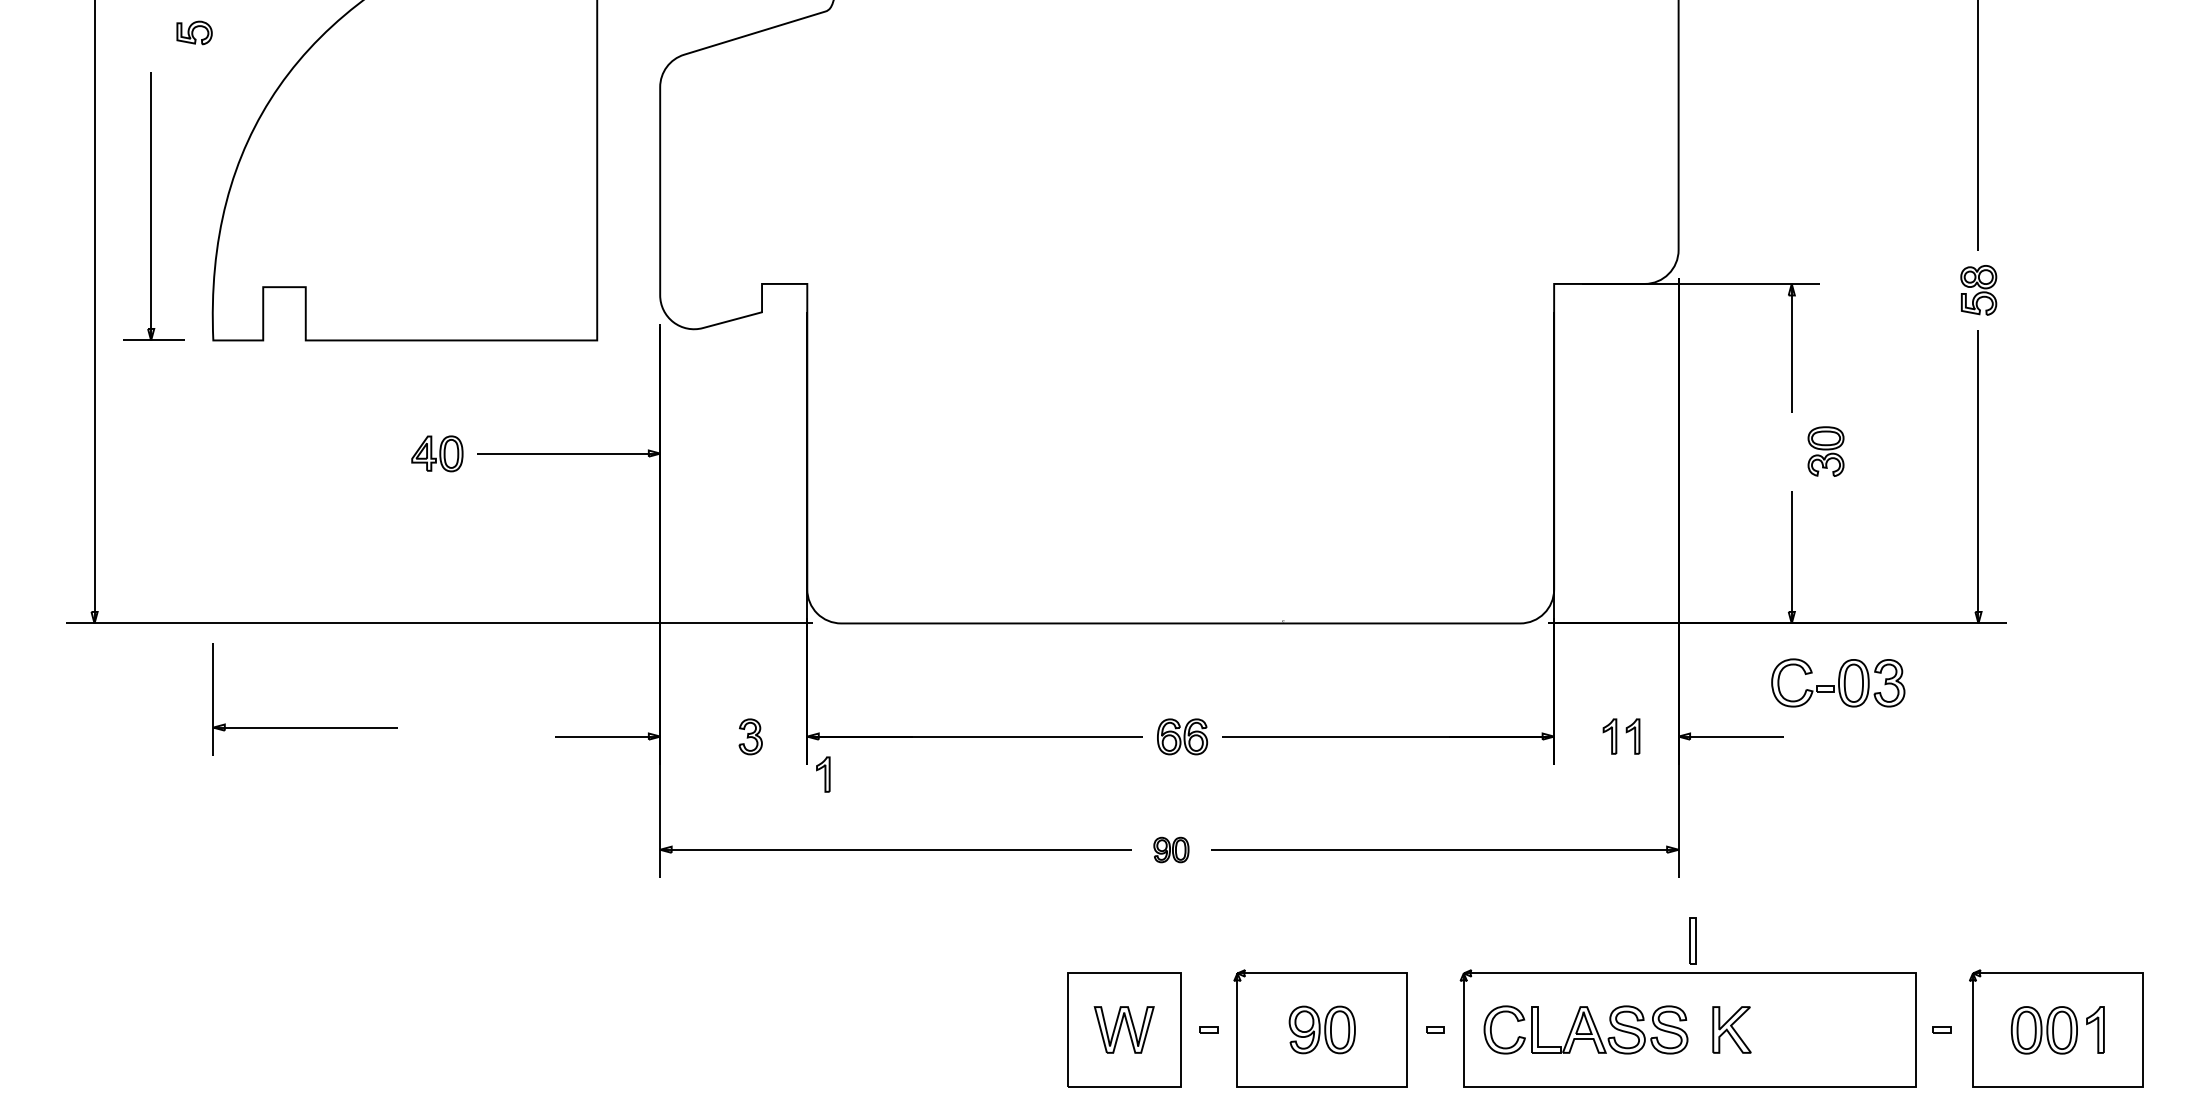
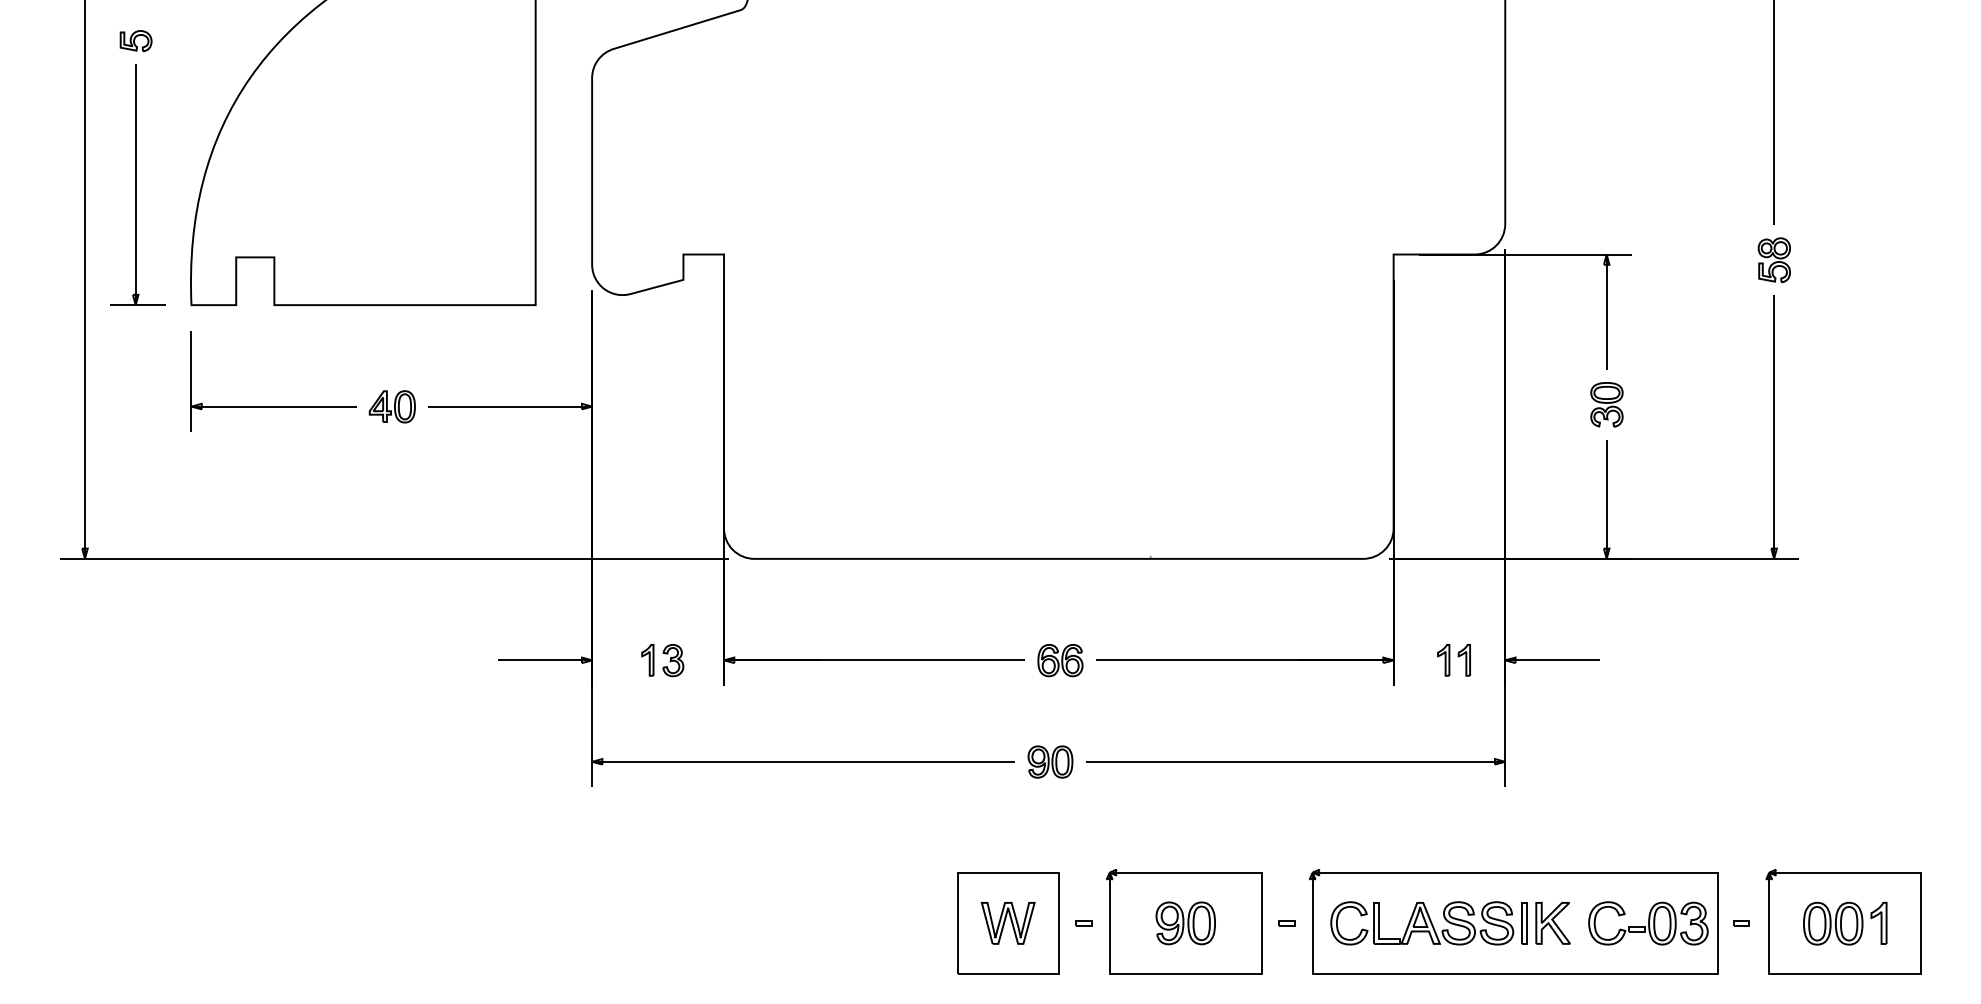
part: (194, 32) -> (136, 40), moved
part: (1825, 451) -> (1606, 404), moved
part: (1838, 682) -> (1648, 922), moved
part: (304, 727) -> (273, 406), moved
part: (823, 774) -> (647, 660), moved
part: (1171, 849) -> (1050, 761), size x1.43
part: (1692, 940) -> (1523, 922), moved

